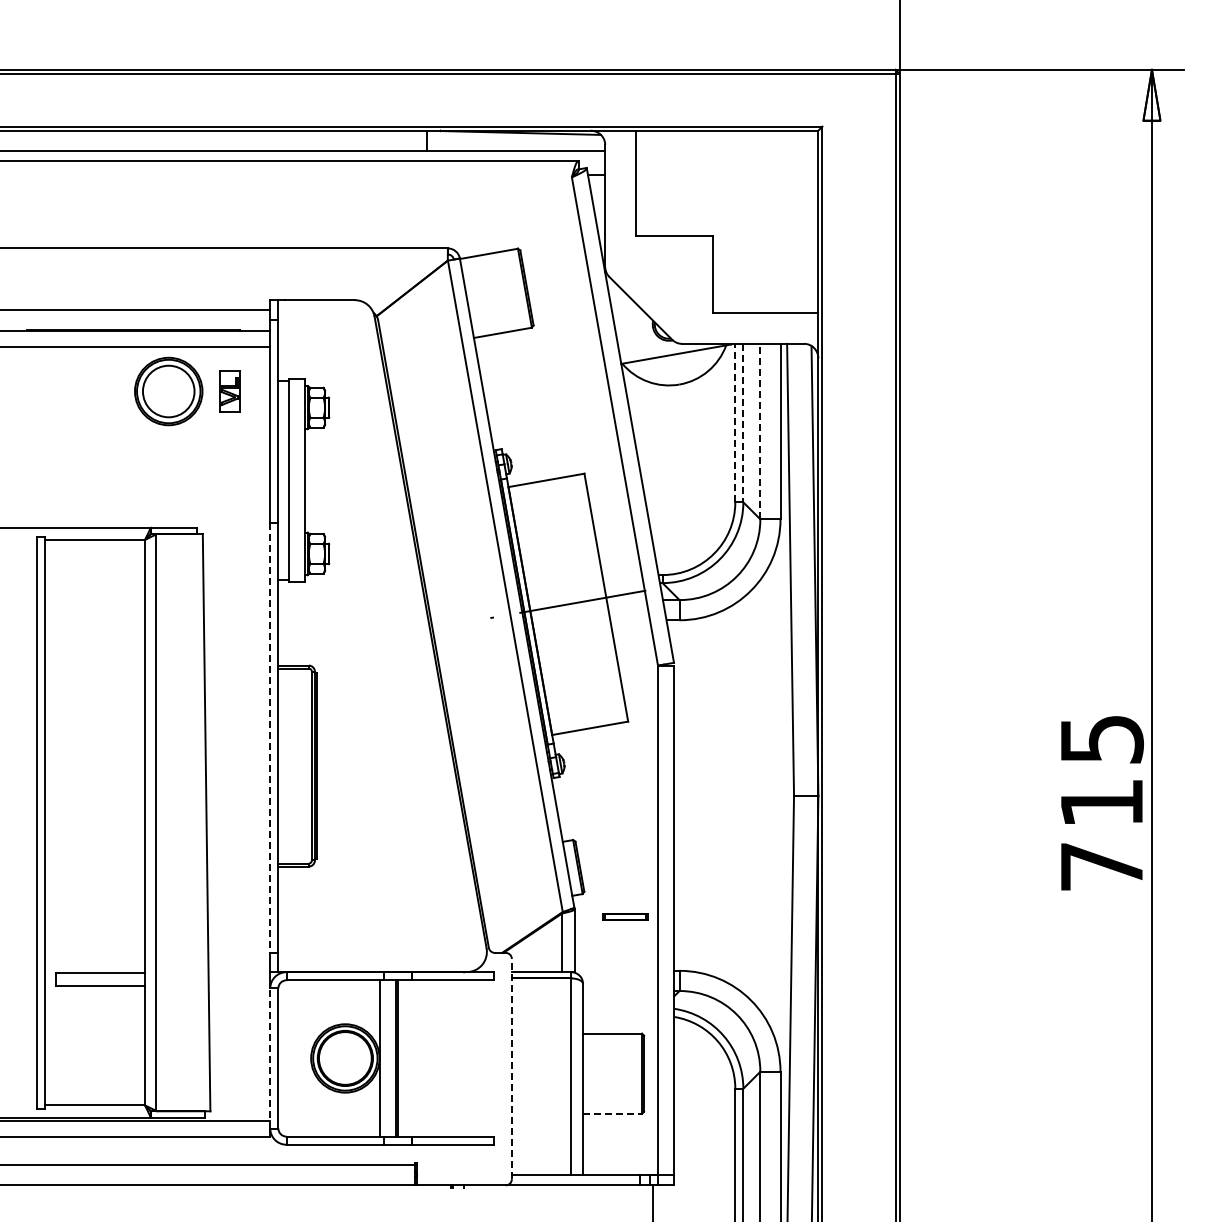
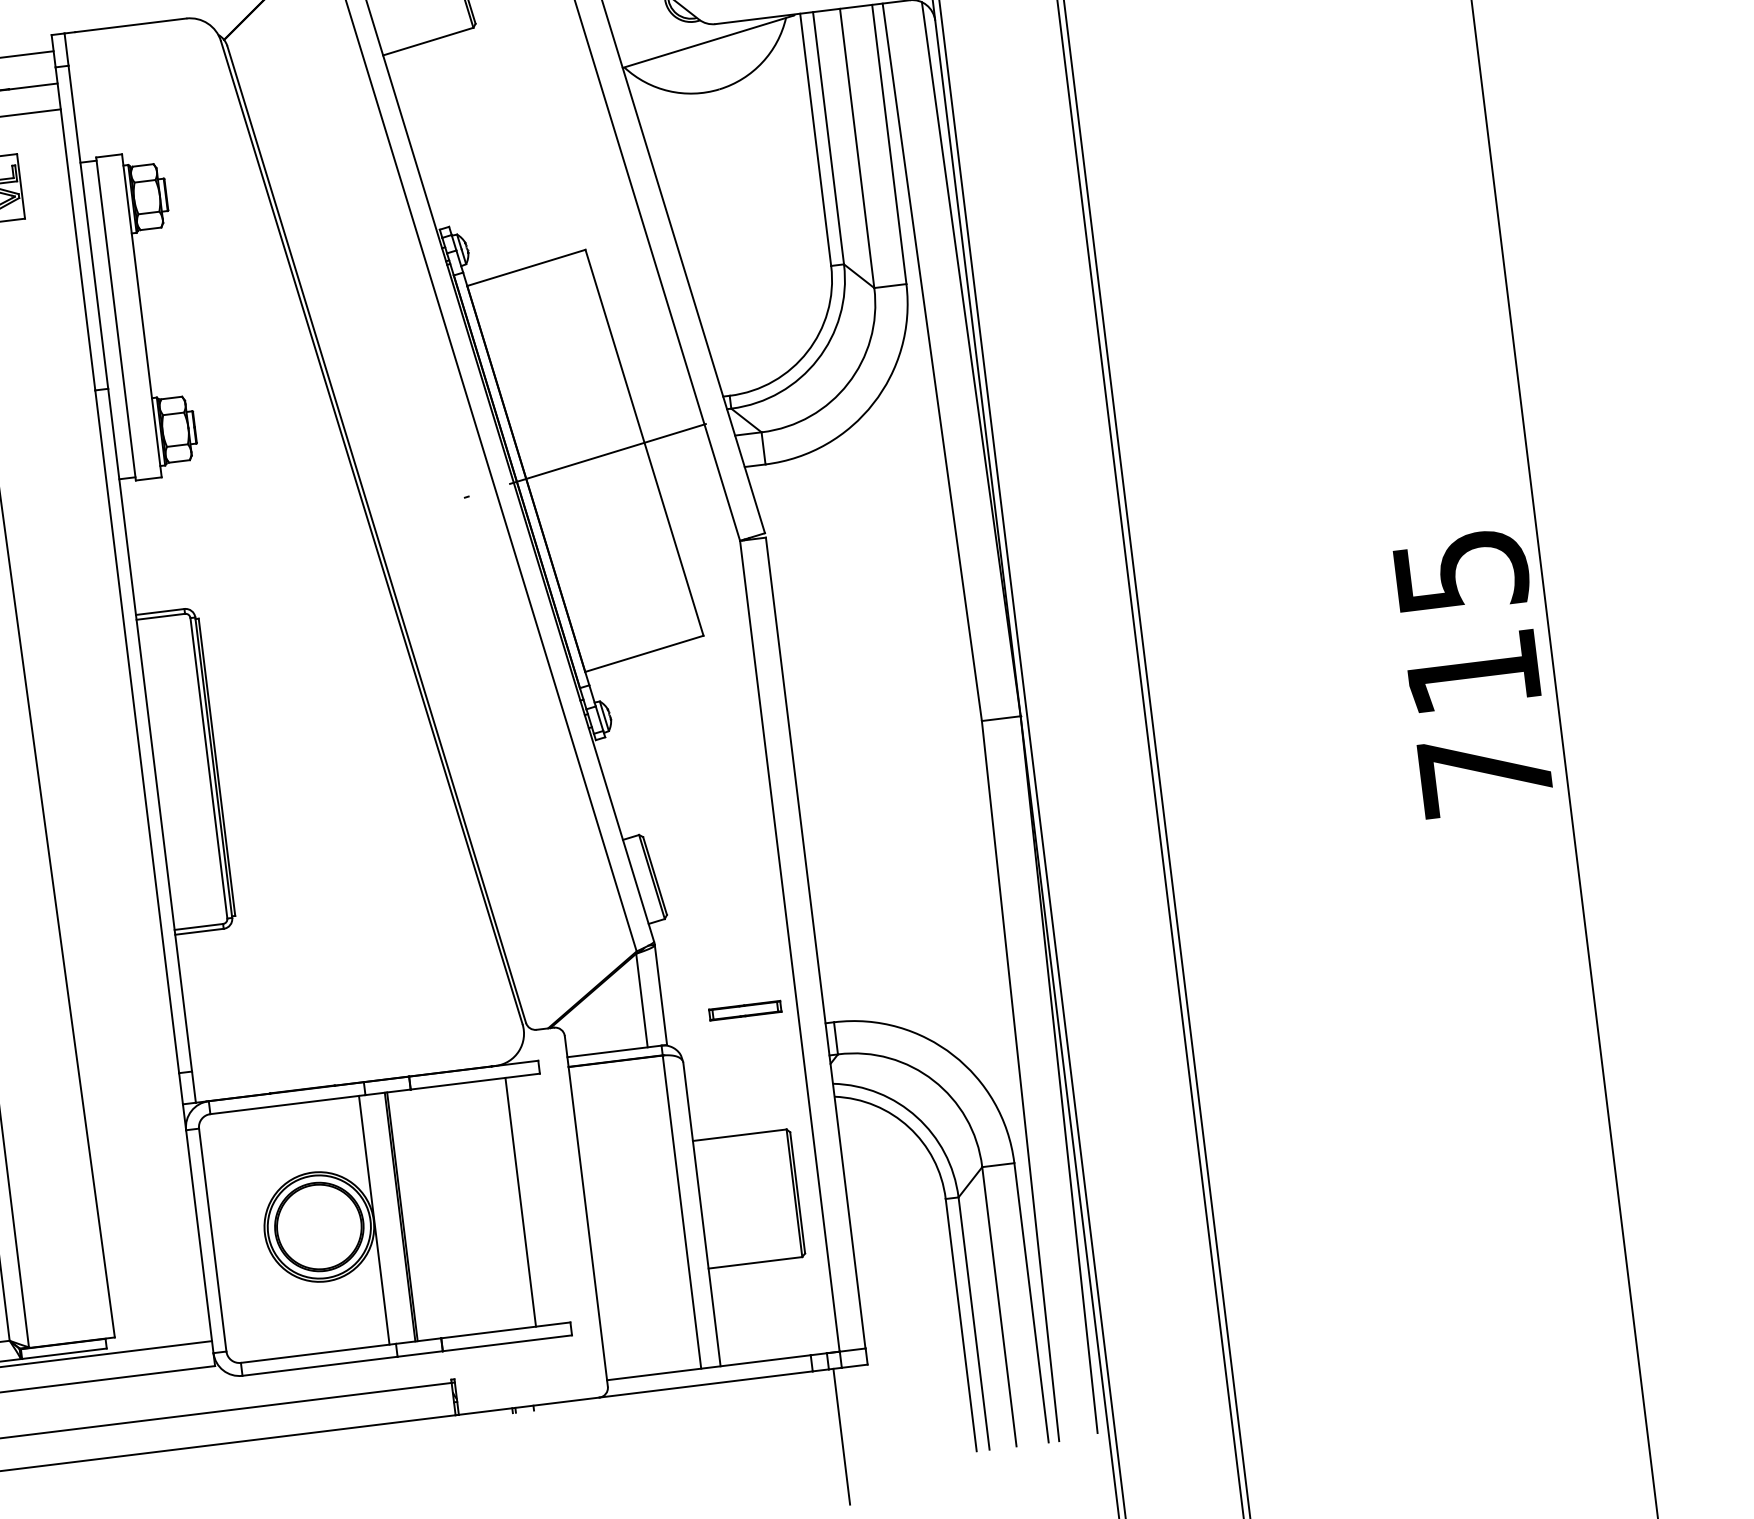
line: (735, 422) -> (815, 138), dashed -> solid
line: (743, 423) -> (828, 138), dashed -> solid
line: (760, 431) -> (857, 148), dashed -> solid
line: (270, 738) -> (137, 732), dashed -> solid
part: (625, 916) -> (745, 1010), moved
line: (270, 1057) -> (200, 1240), dashed -> solid
line: (471, 1058) -> (520, 1202), added
line: (511, 1068) -> (585, 1210), dashed -> solid
line: (613, 1113) -> (756, 1262), dashed -> solid

